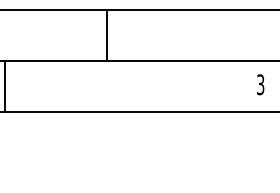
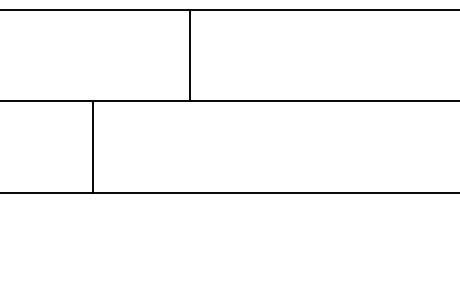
line: (107, 34) -> (189, 54), moved
line: (5, 85) -> (93, 145), moved

